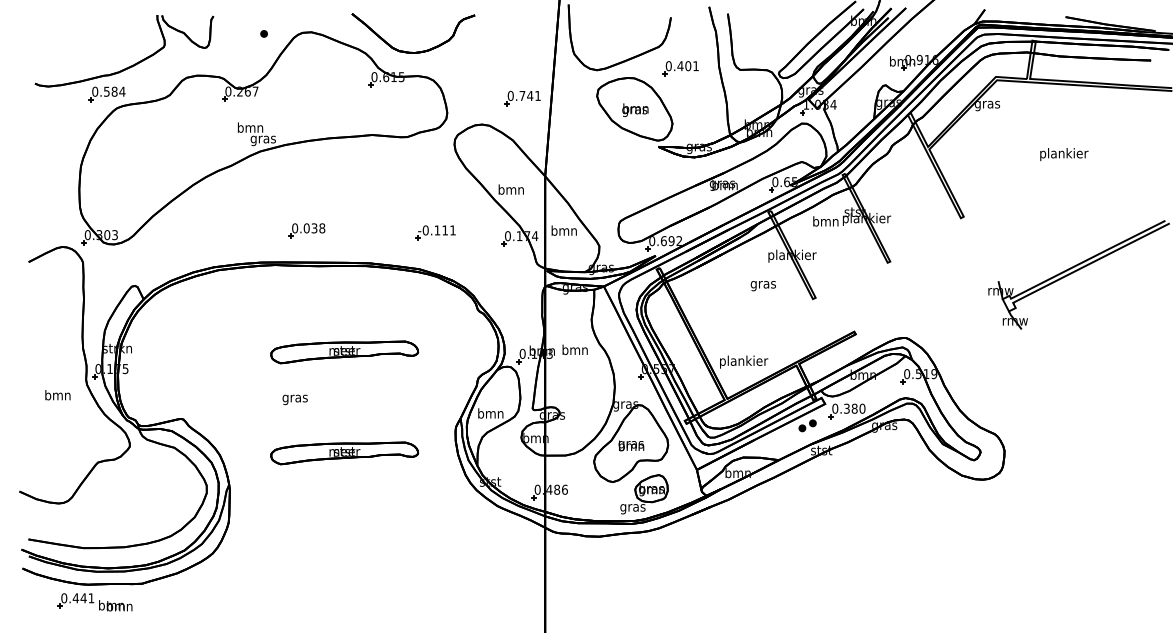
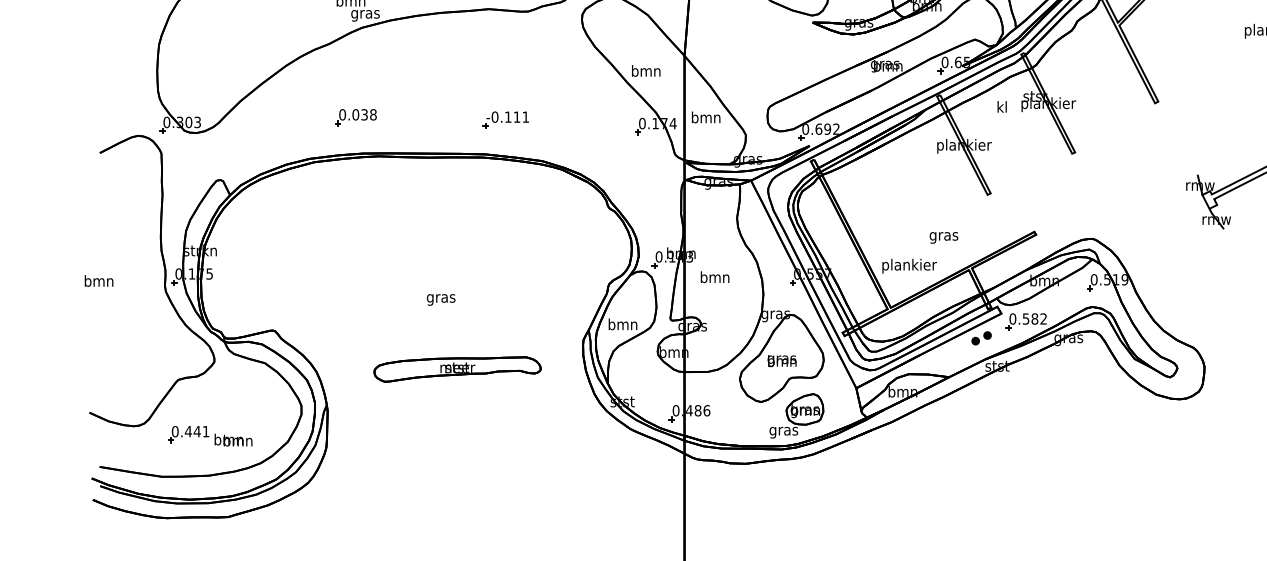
text: (825, 221) -> (1001, 107), bmn -> kl
part: (306, 230) -> (355, 117), moved
part: (435, 232) -> (506, 119), moved
text: (762, 286) -> (942, 238), moved
text: (574, 349) -> (714, 276), moved
part: (344, 352) -> (457, 255), removed
text: (57, 395) -> (98, 281), moved
text: (294, 399) -> (440, 299), moved
text: (854, 408) -> (1034, 318), 0.380 -> 0.582
part: (94, 602) -> (209, 436), moved

